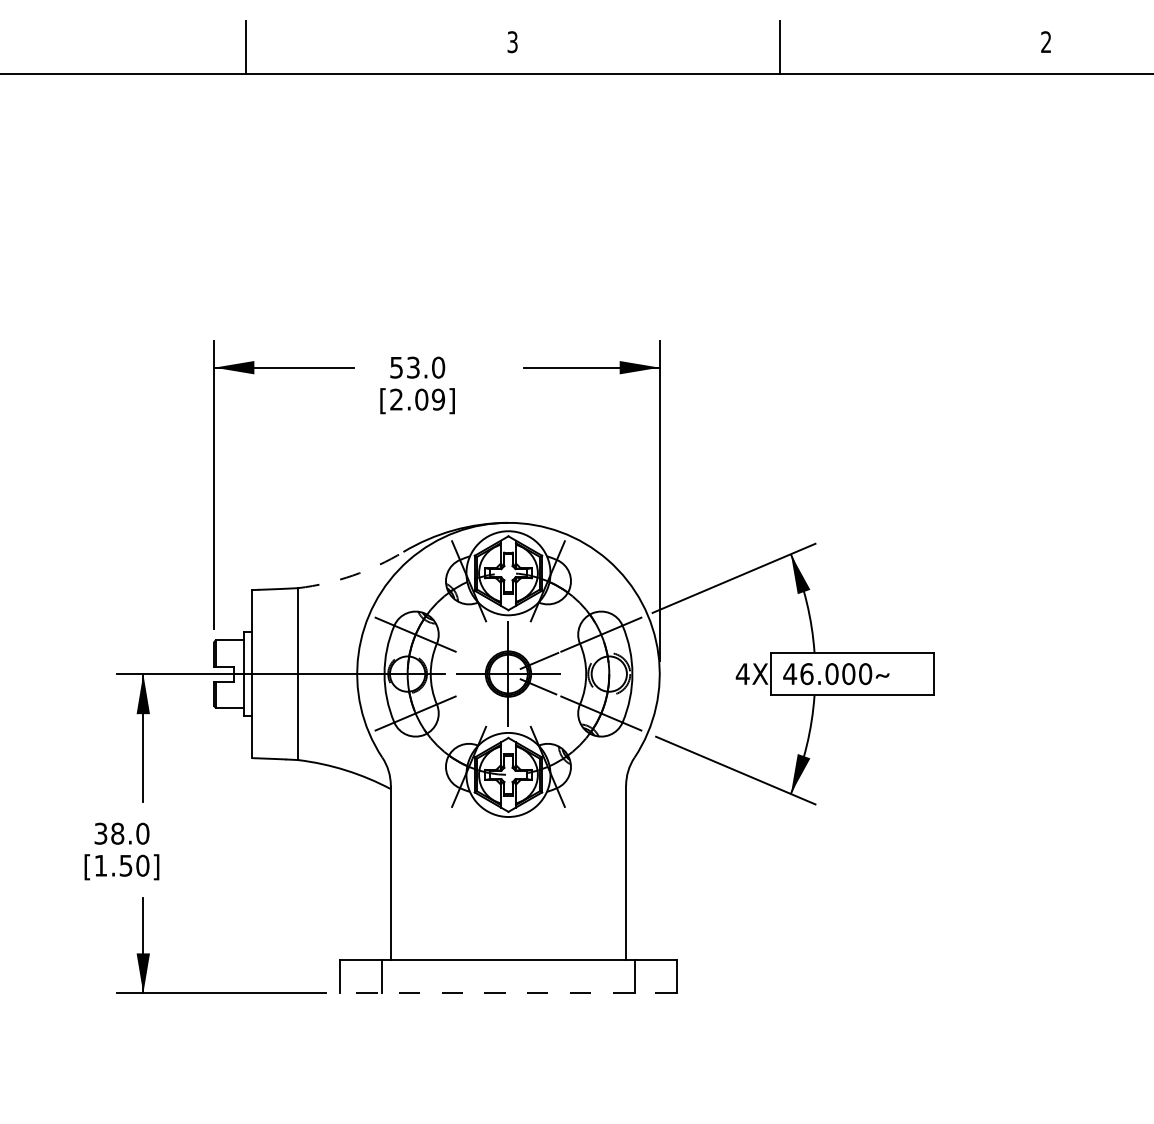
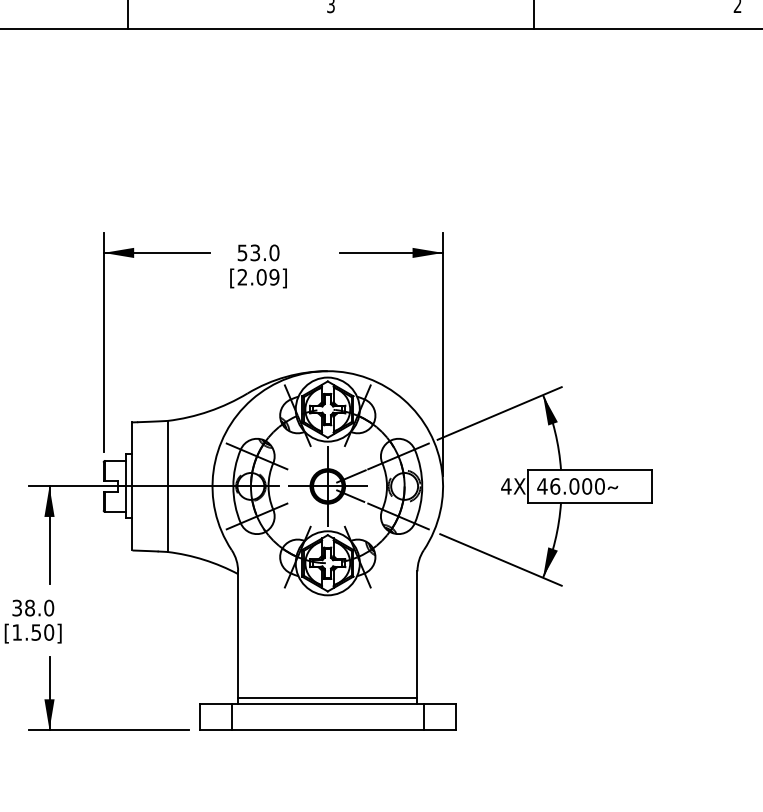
arc: (352, 575) -> (208, 411), dashed -> solid
line: (508, 951) -> (327, 697), added
line: (507, 993) -> (327, 729), dashed -> solid

